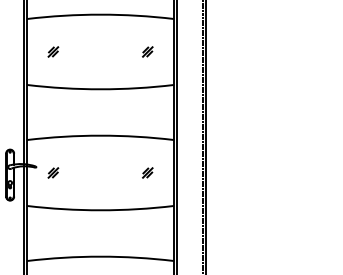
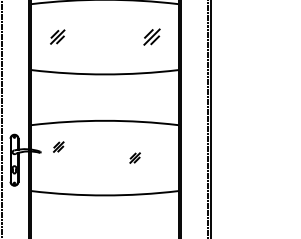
part: (53, 51) -> (57, 36), size x1.4
part: (147, 51) -> (151, 36), size x1.6
part: (53, 172) -> (58, 146), moved
part: (147, 172) -> (134, 157), moved

